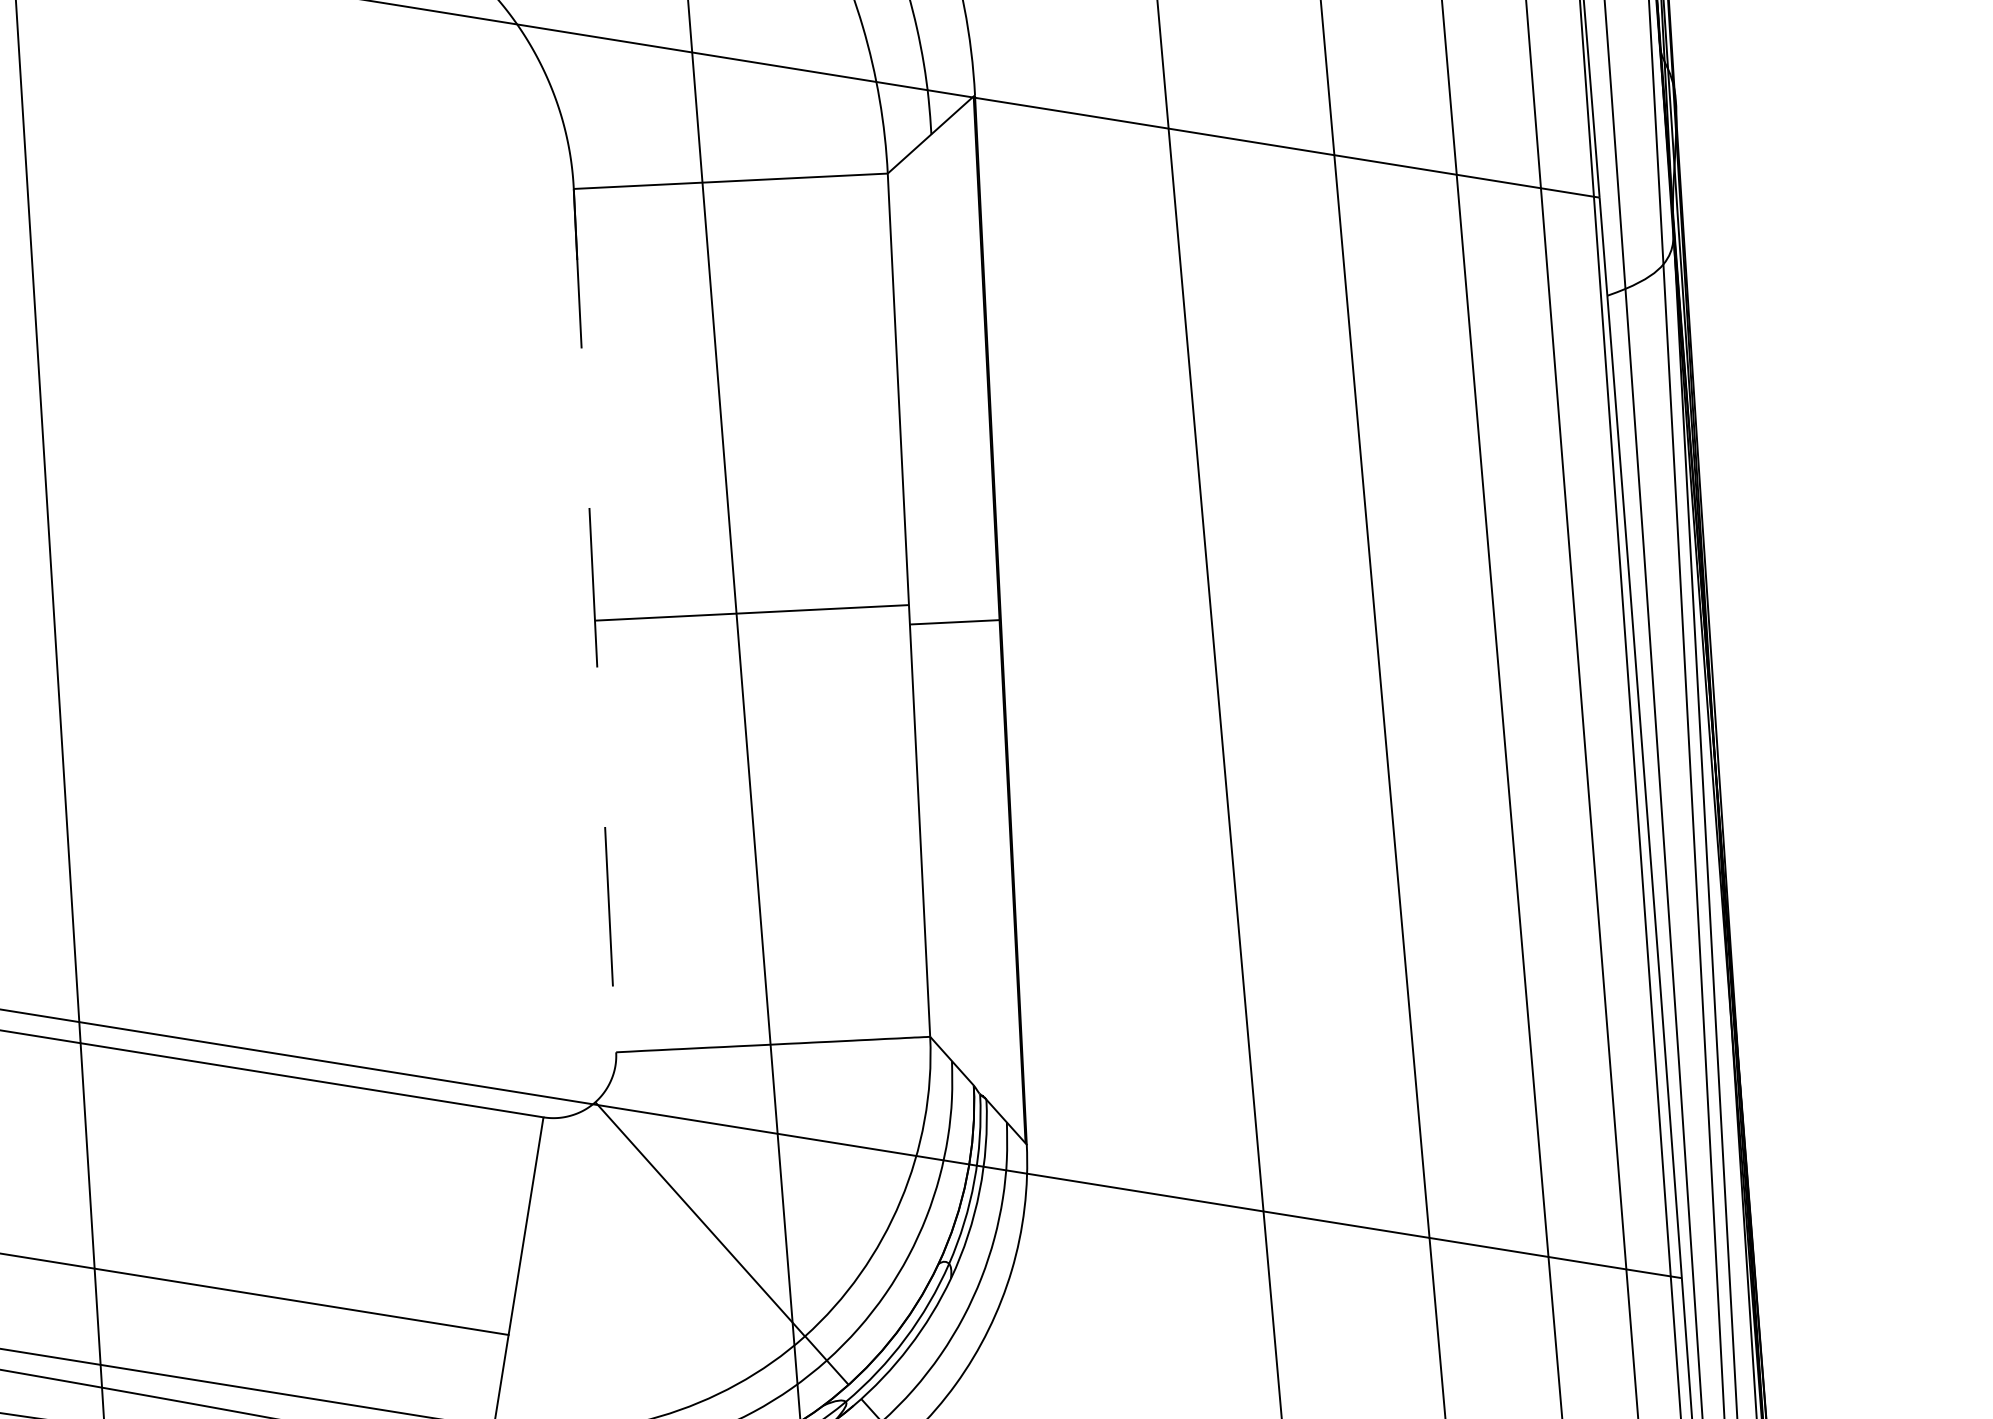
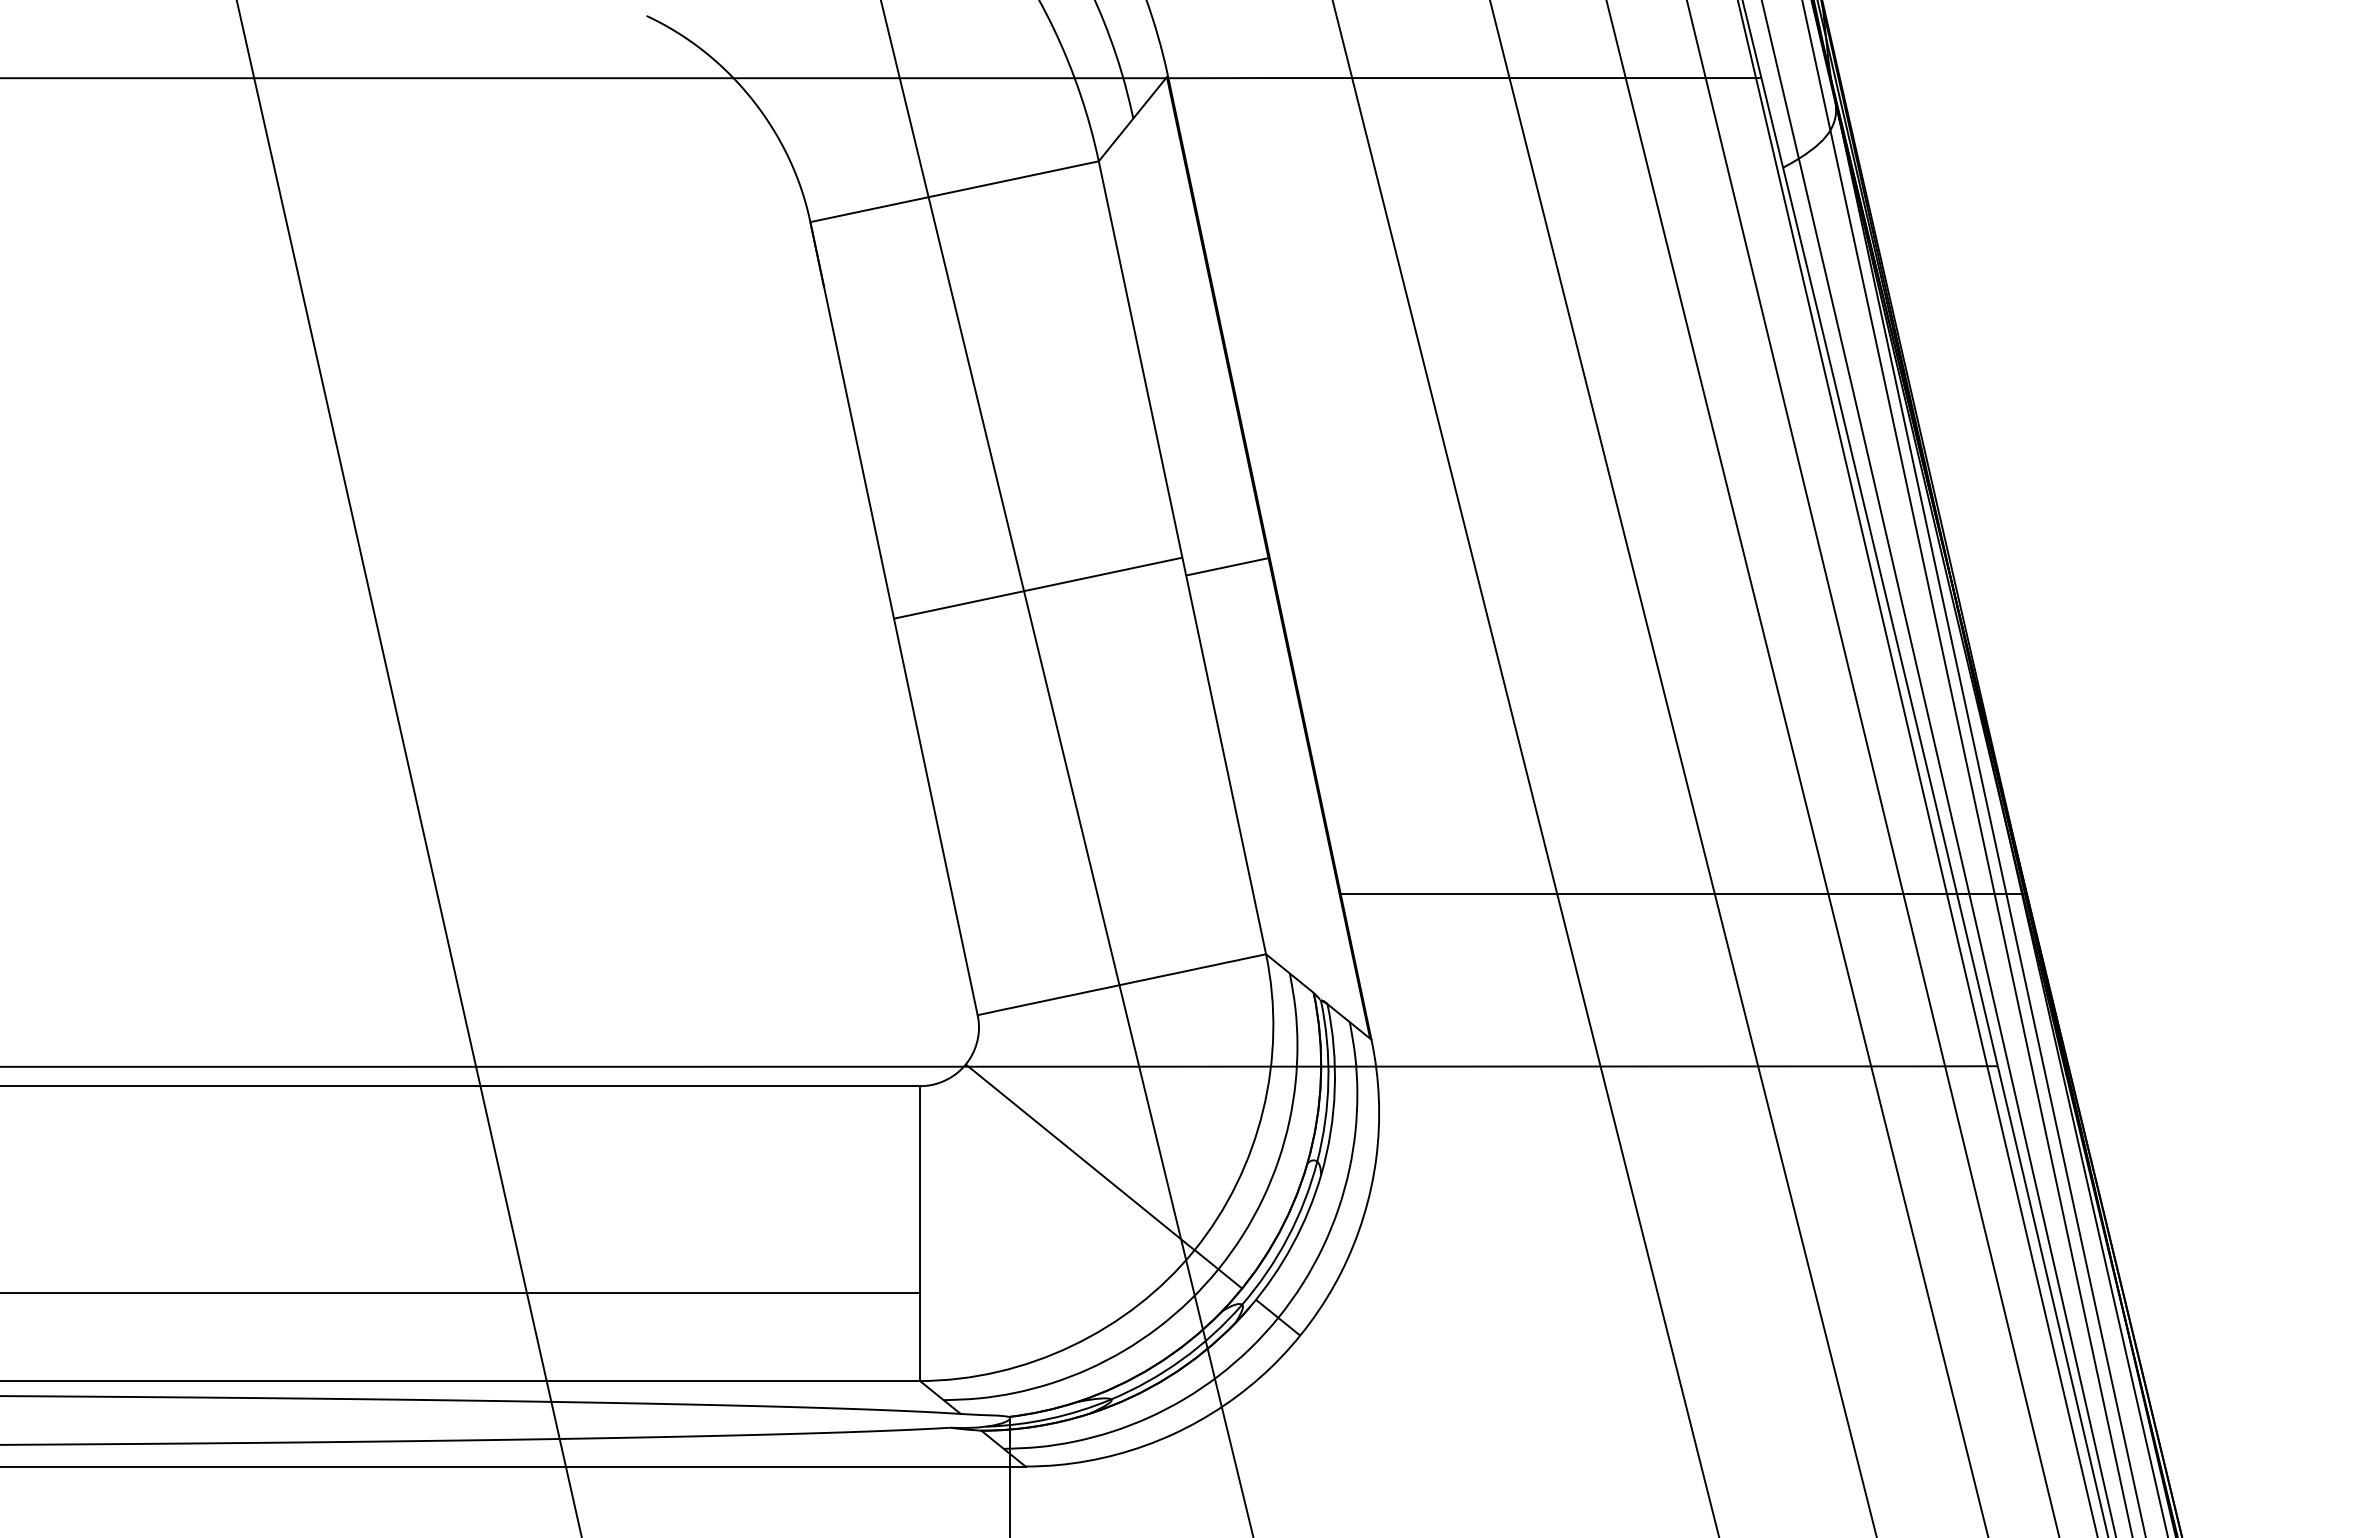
line: (595, 621) -> (894, 619), dashed -> solid
line: (1379, 1044) -> (1683, 894), added

